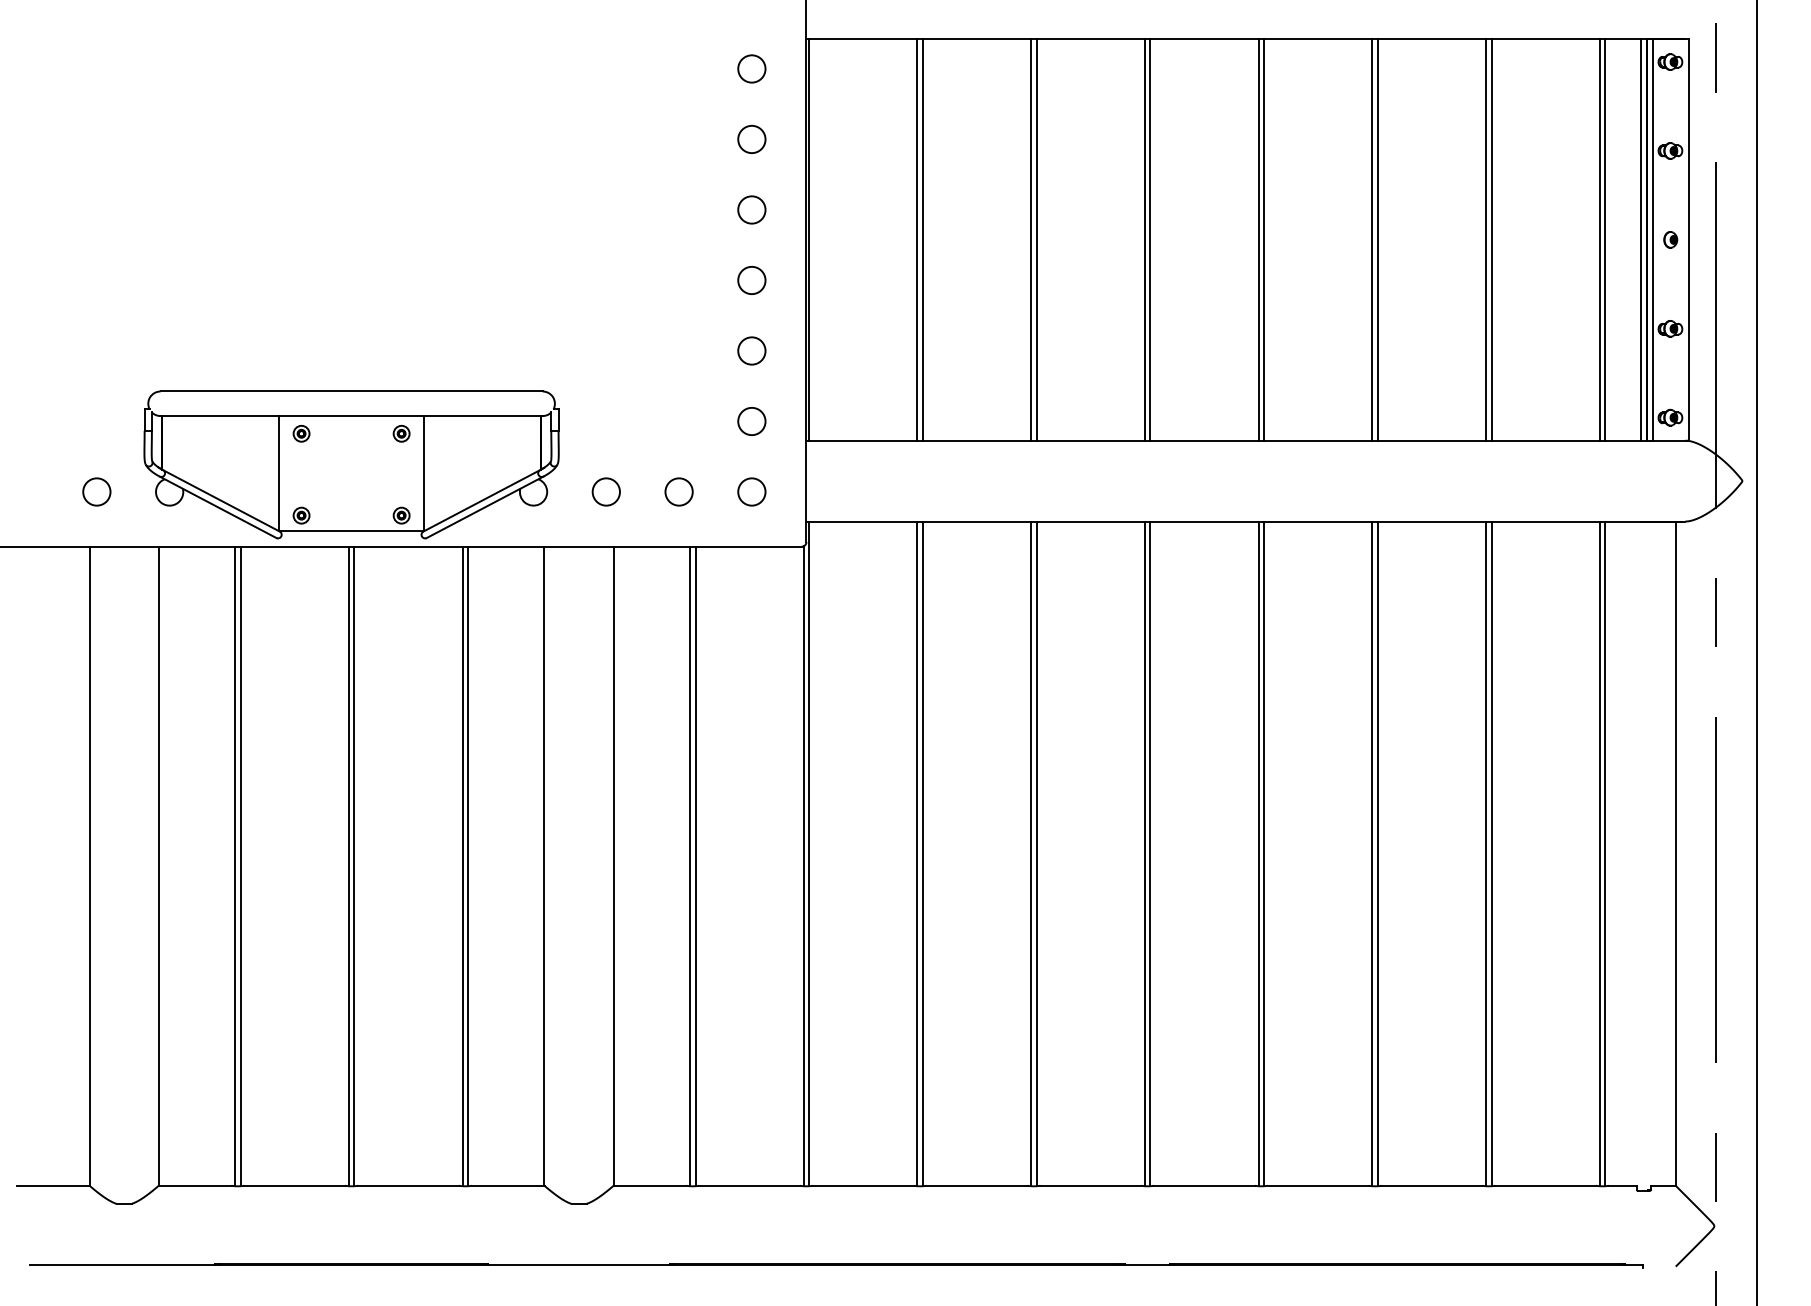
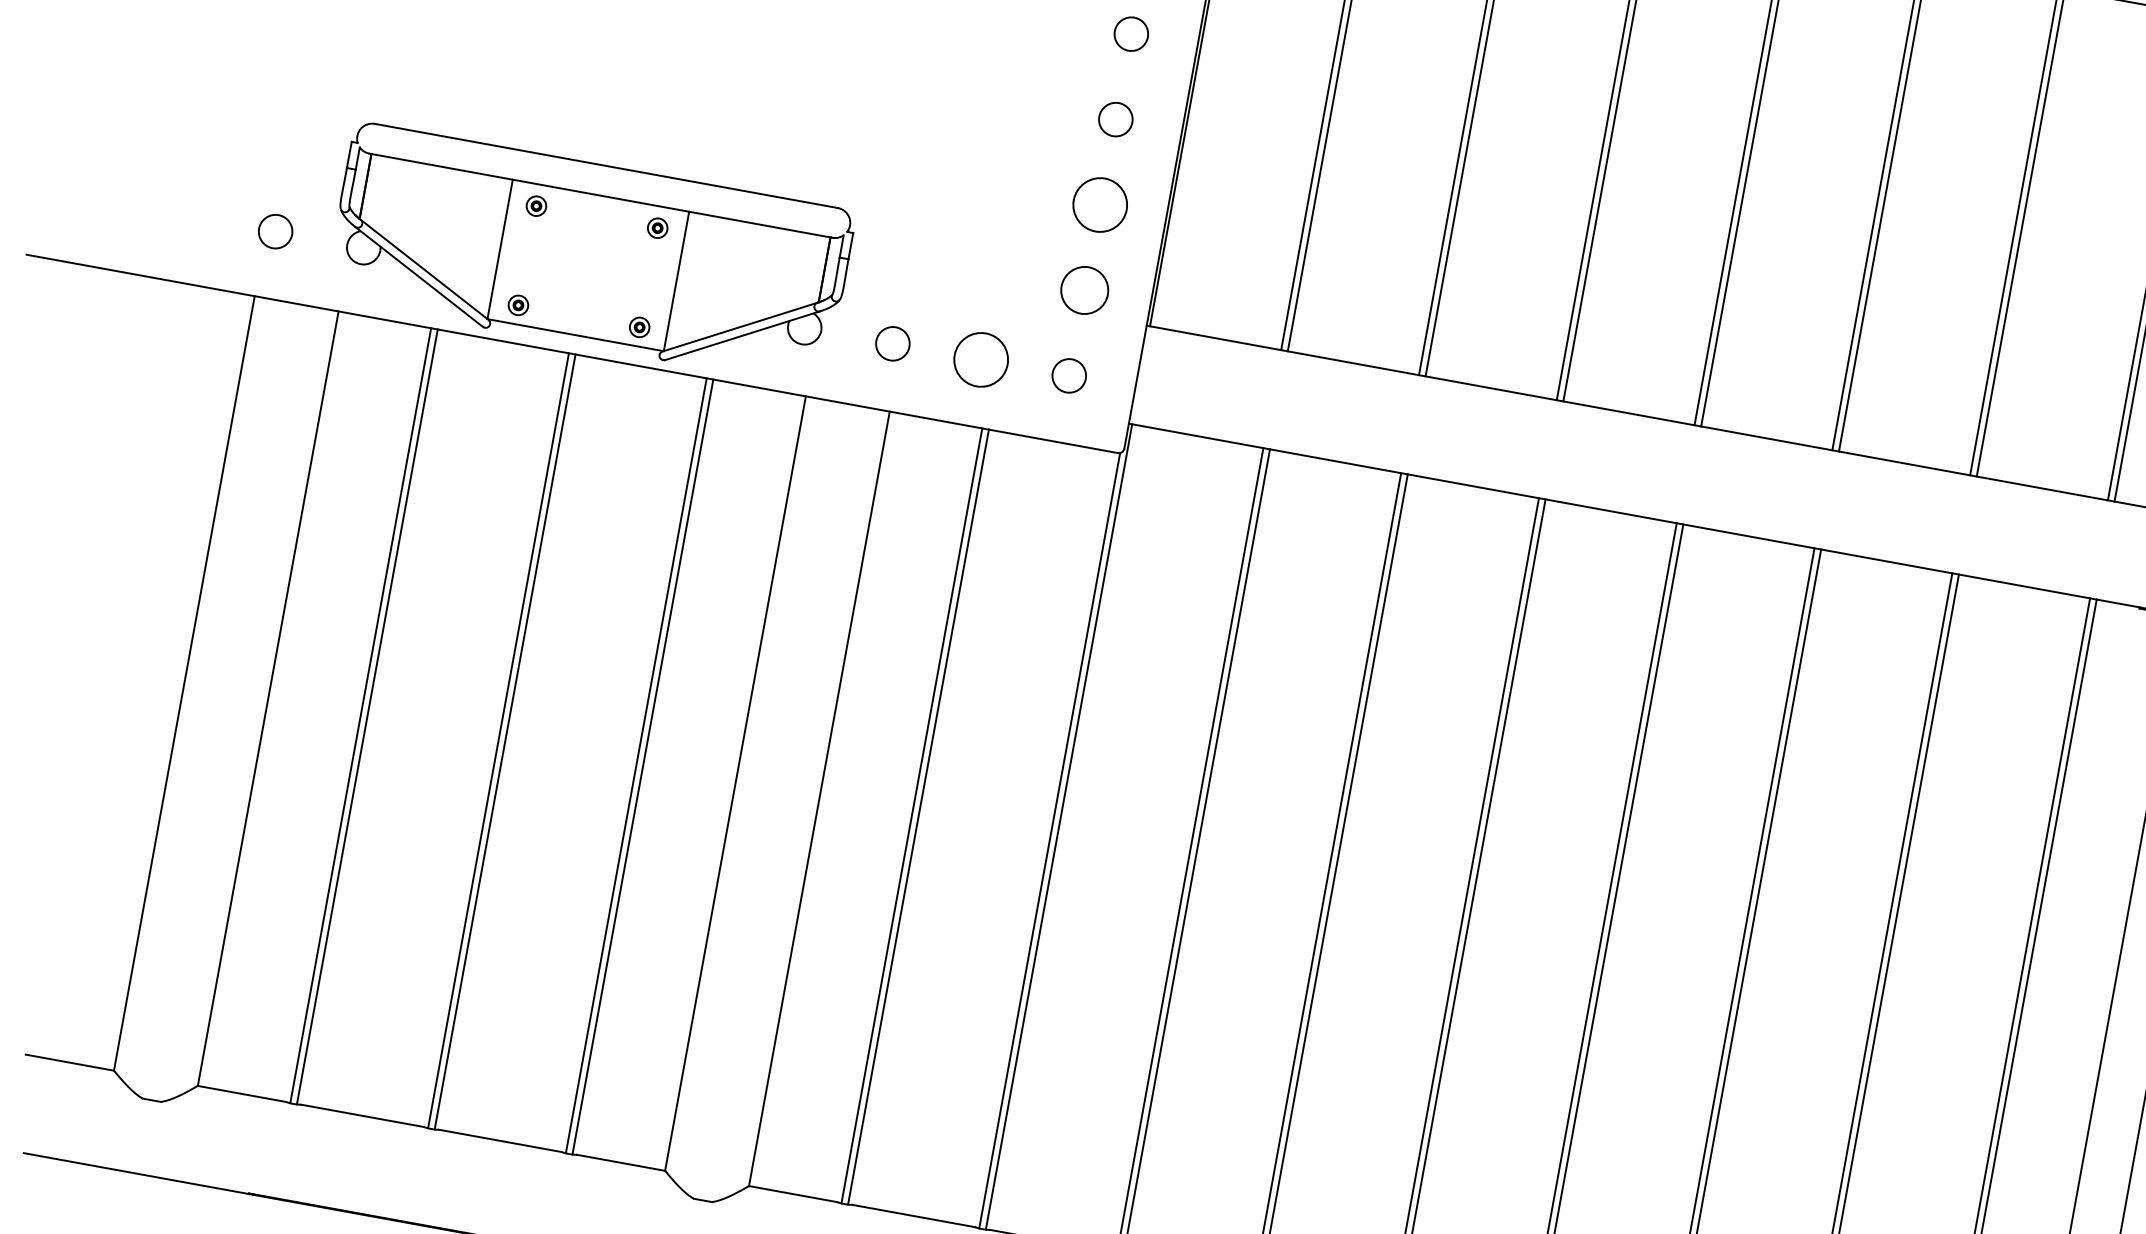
circle: (751, 350) -> (1099, 204), size x1.6
circle: (751, 421) -> (1084, 290), size x1.4
circle: (678, 491) -> (980, 359), size x1.6

